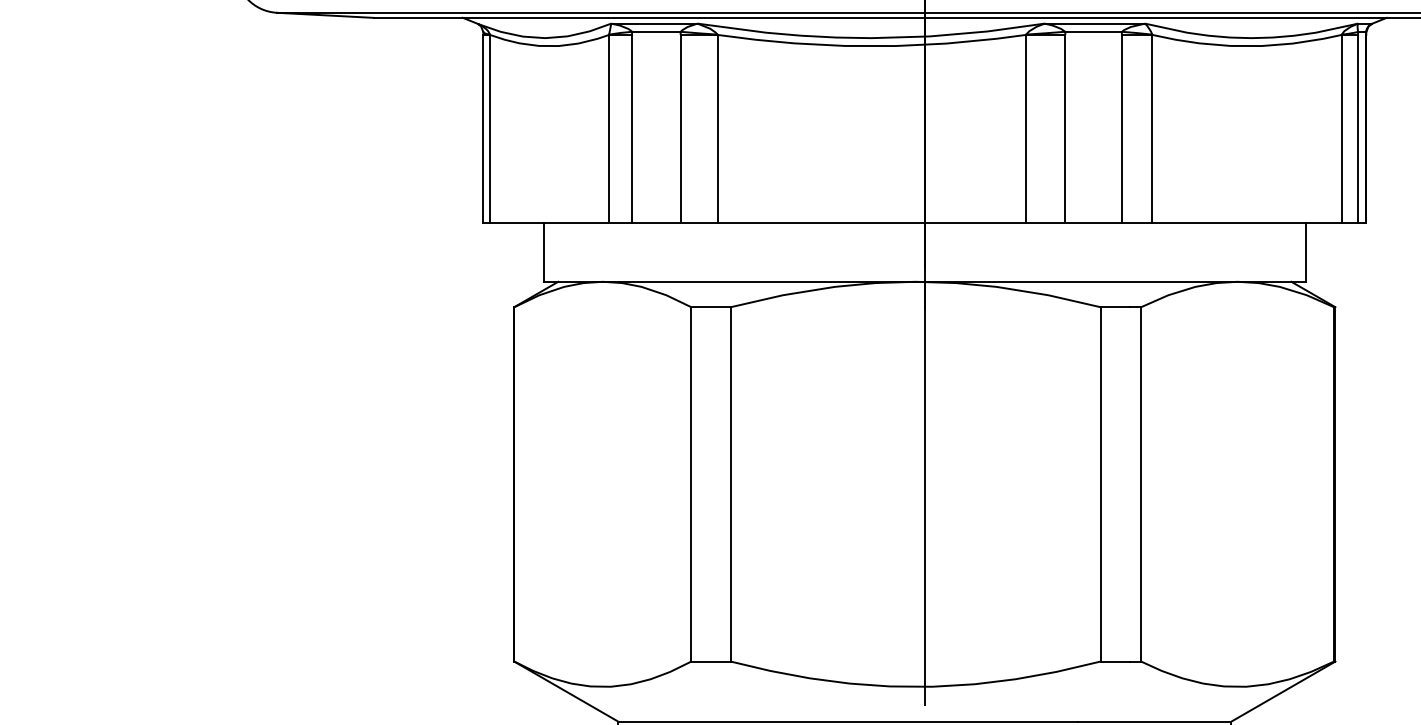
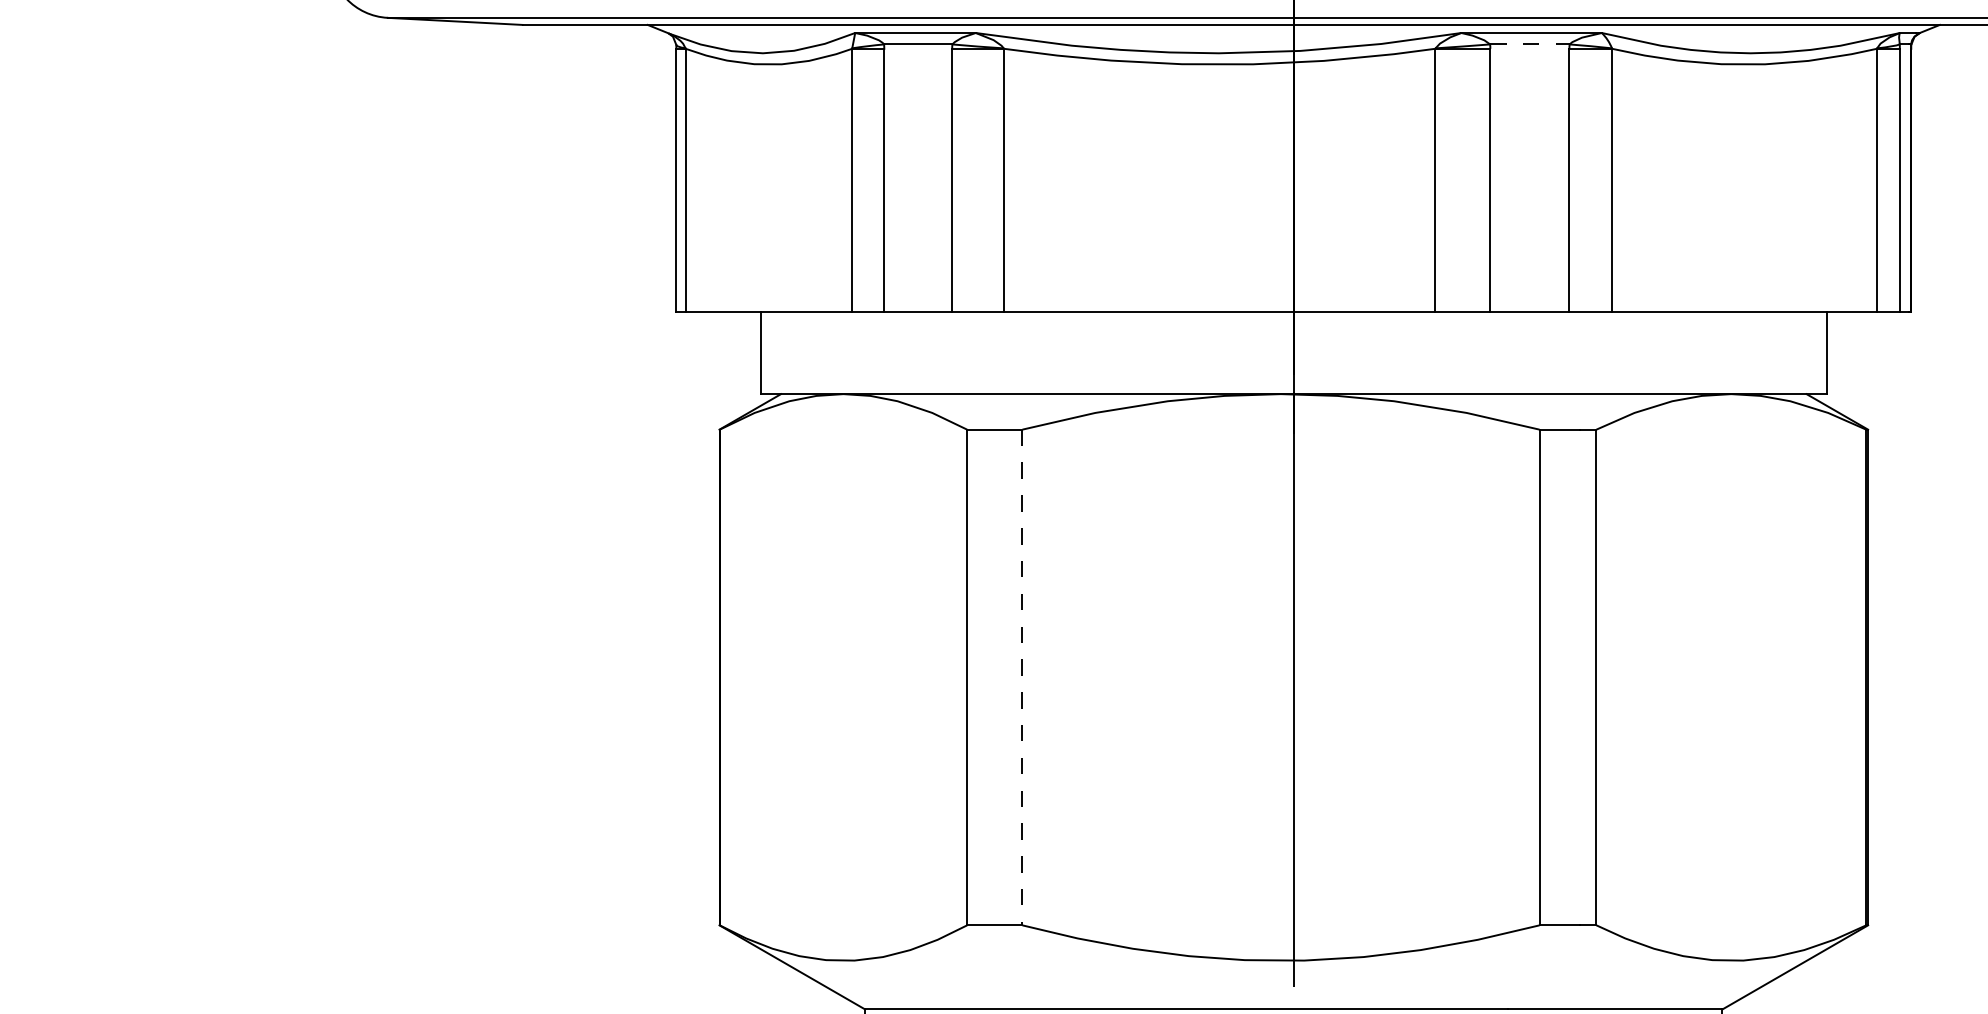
line: (1093, 31) -> (1529, 44), solid -> dashed
line: (730, 484) -> (1022, 677), solid -> dashed

